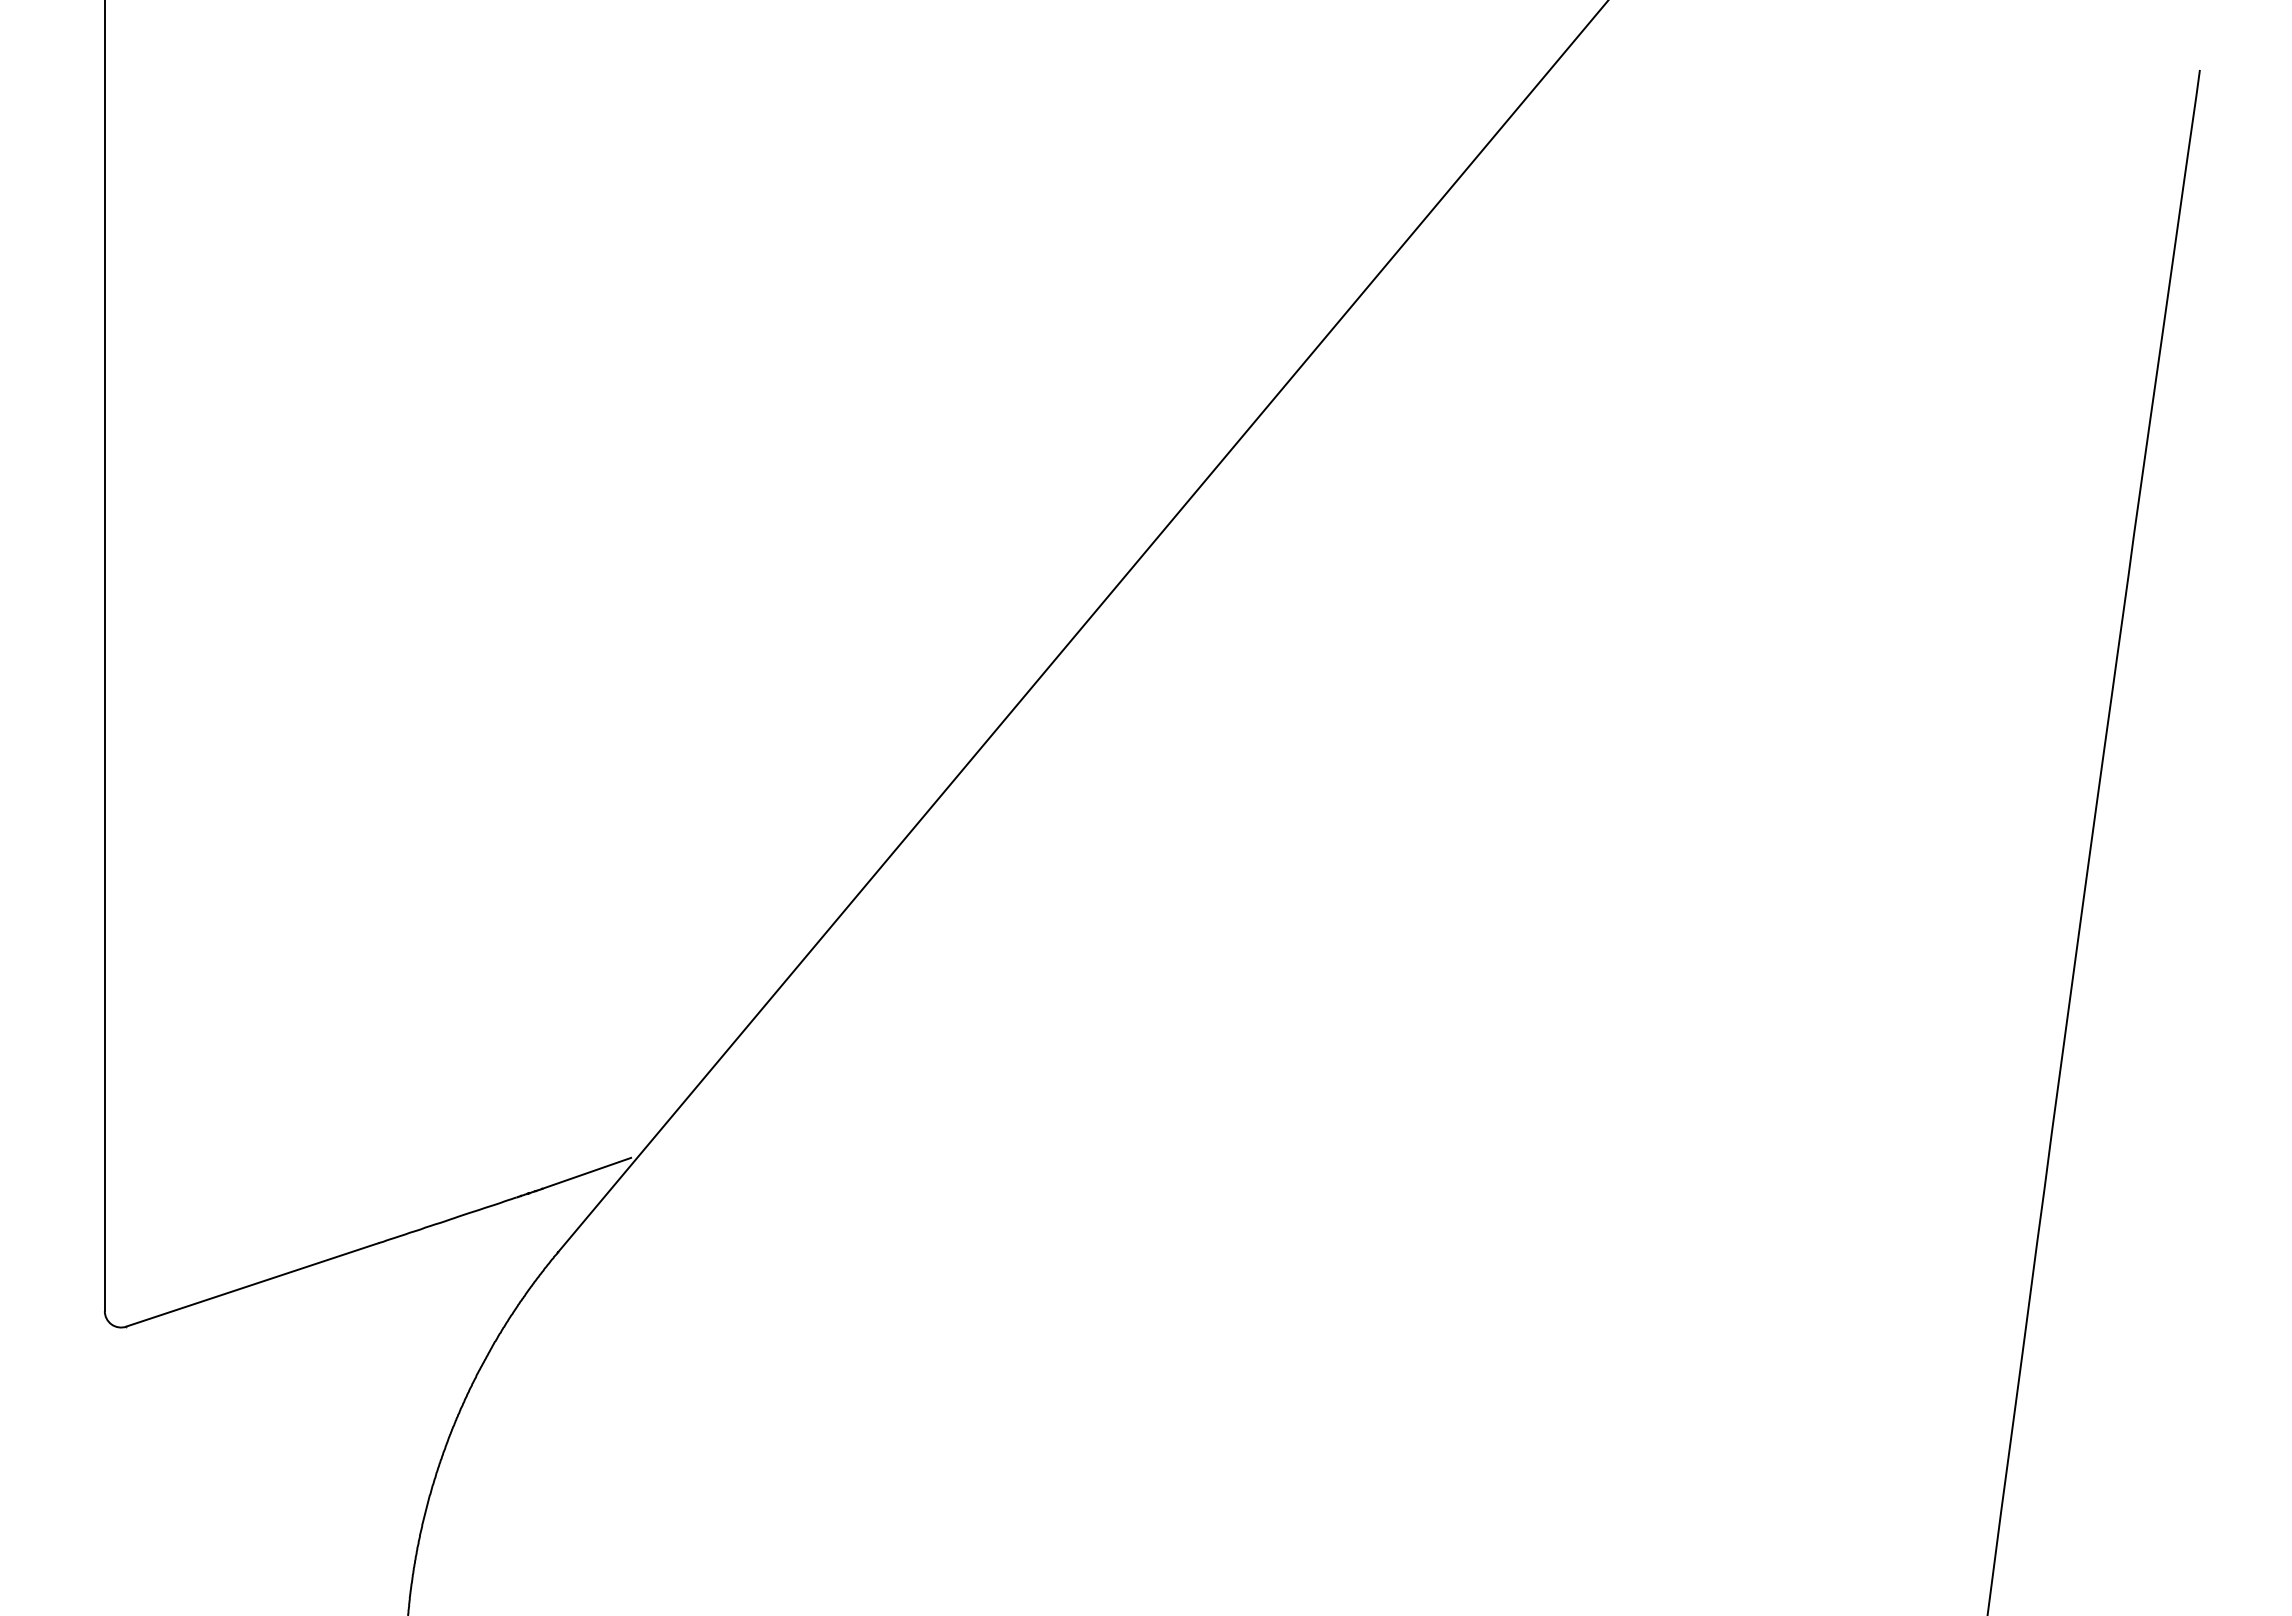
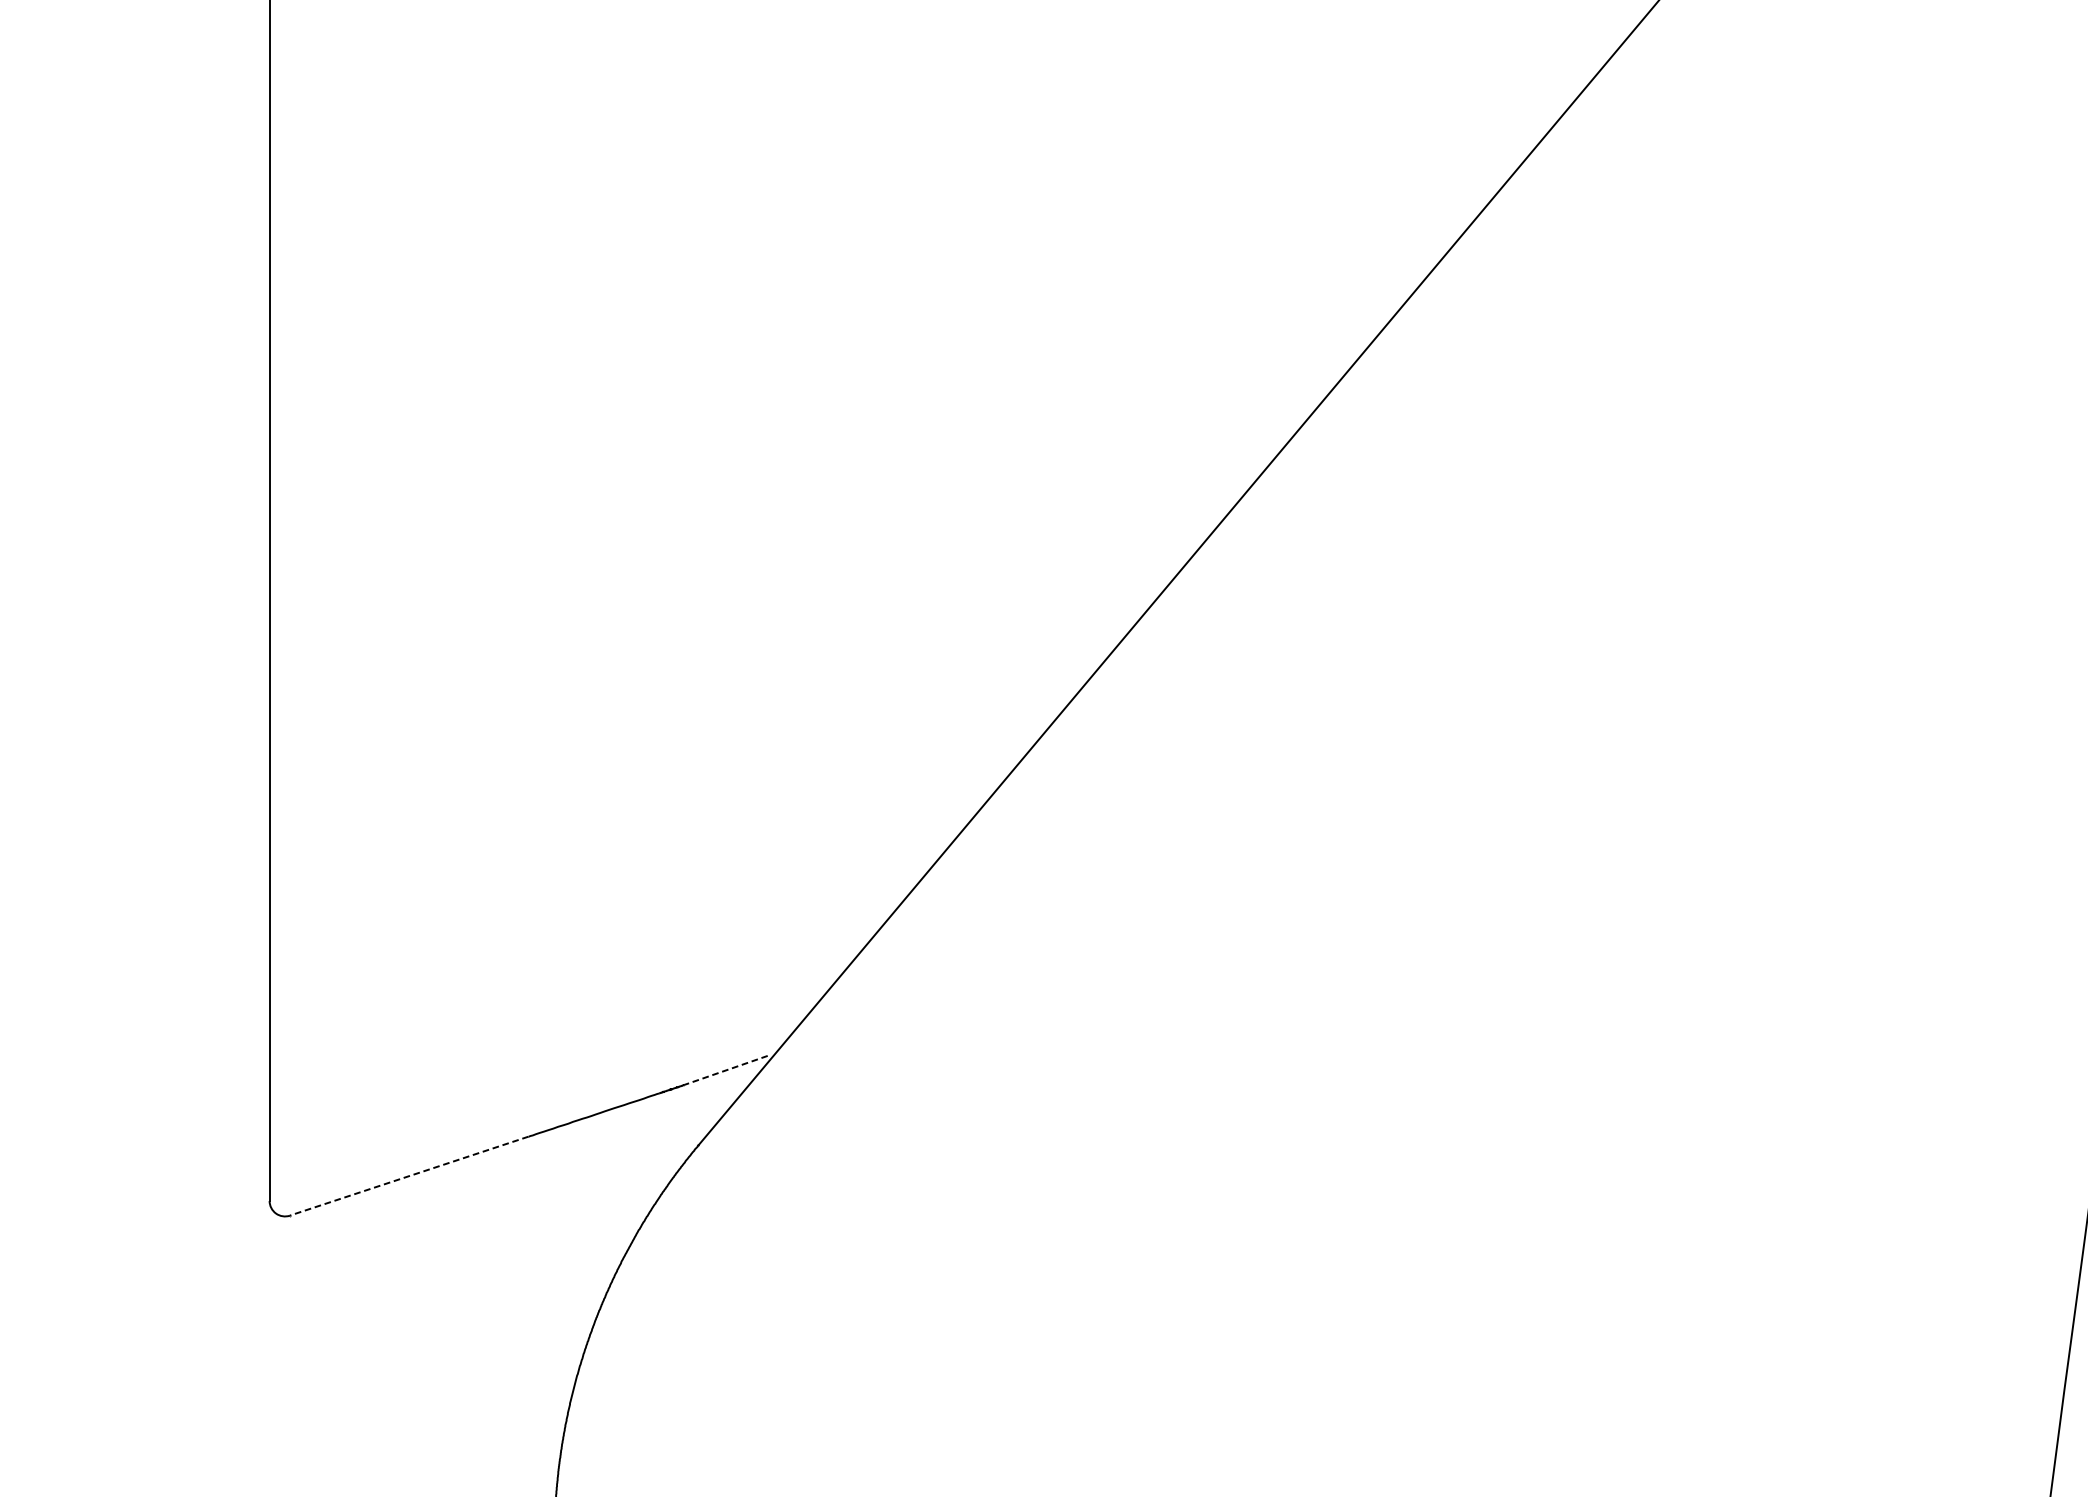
line: (586, 1173) -> (725, 1070), solid -> dashed
line: (252, 1284) -> (409, 1175), solid -> dashed

